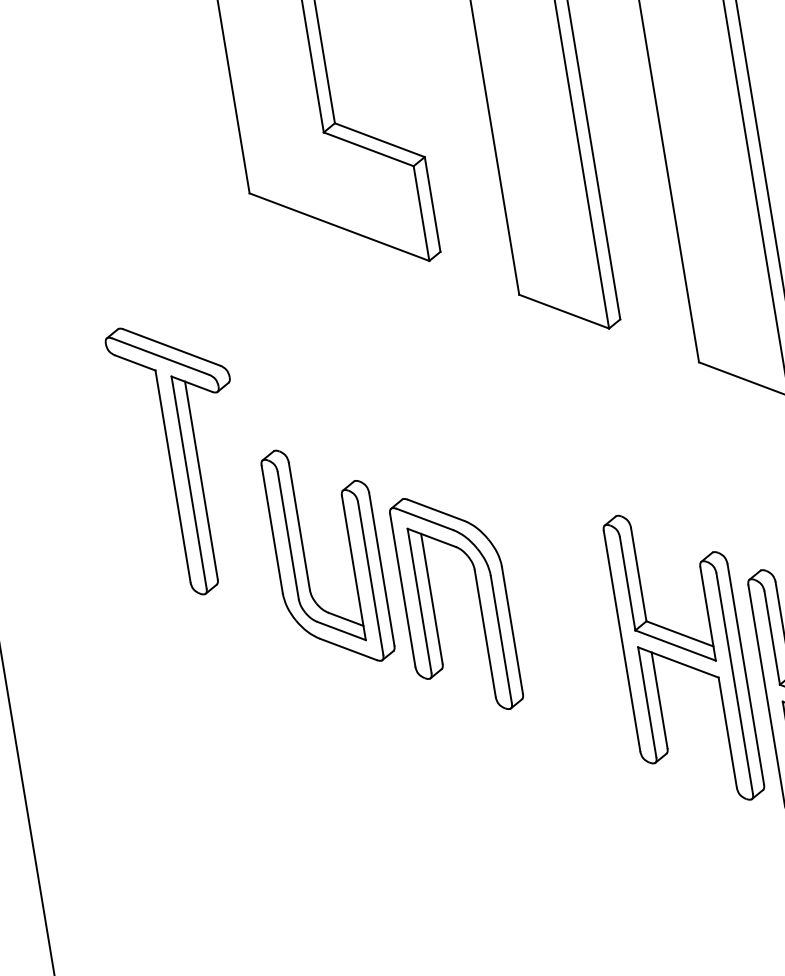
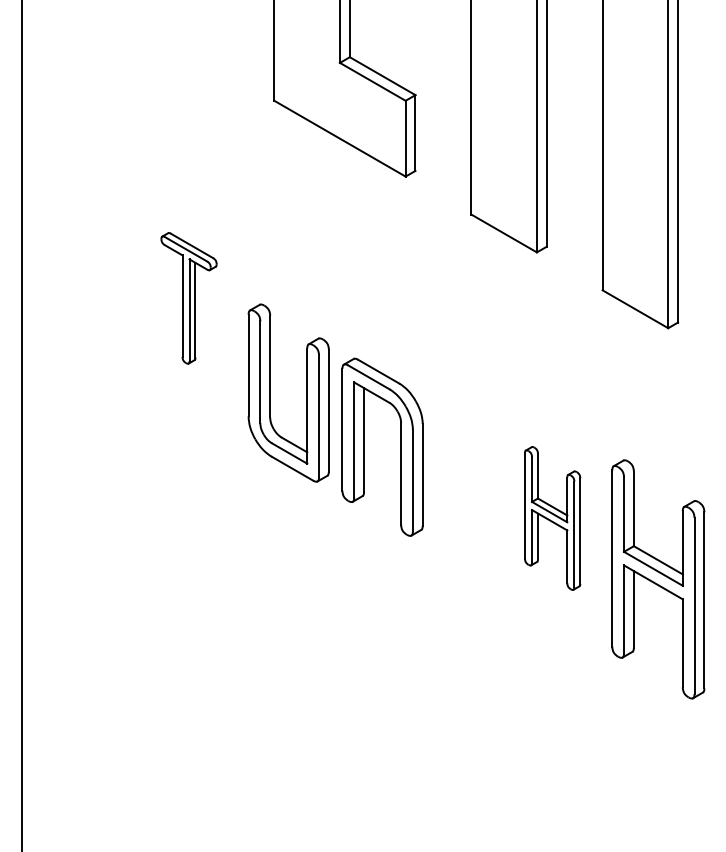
part: (183, 458) -> (188, 298), size x0.6
part: (683, 657) -> (552, 518), size x0.6

